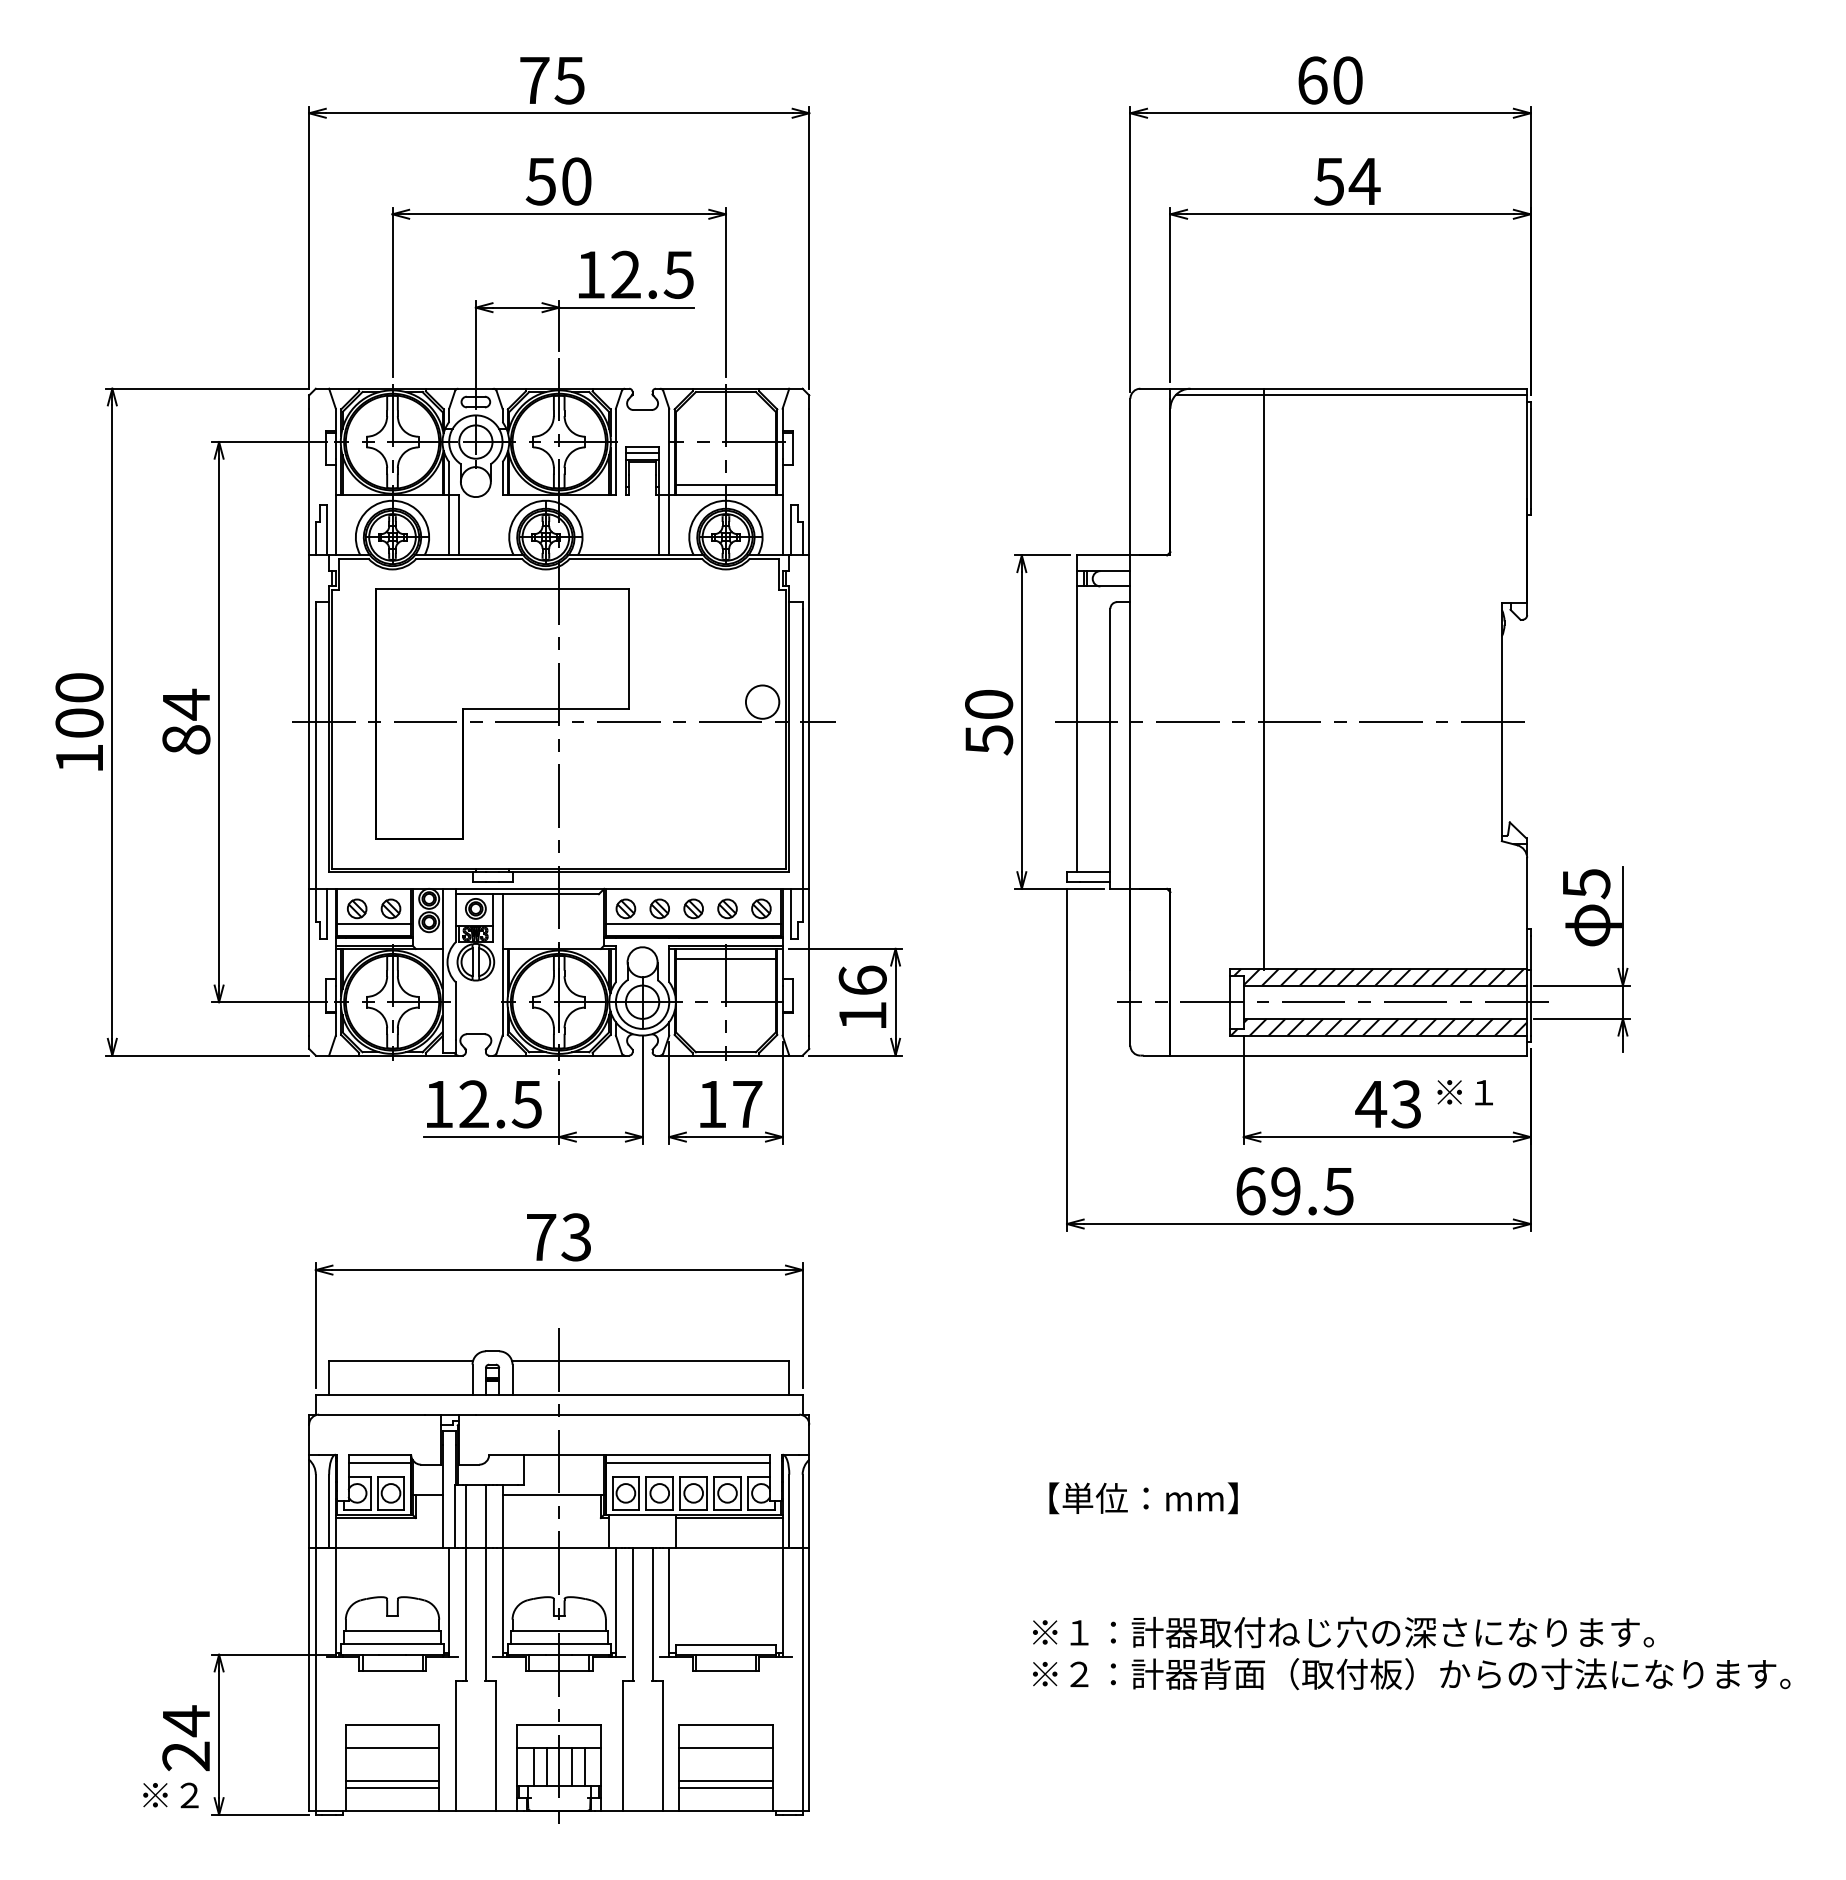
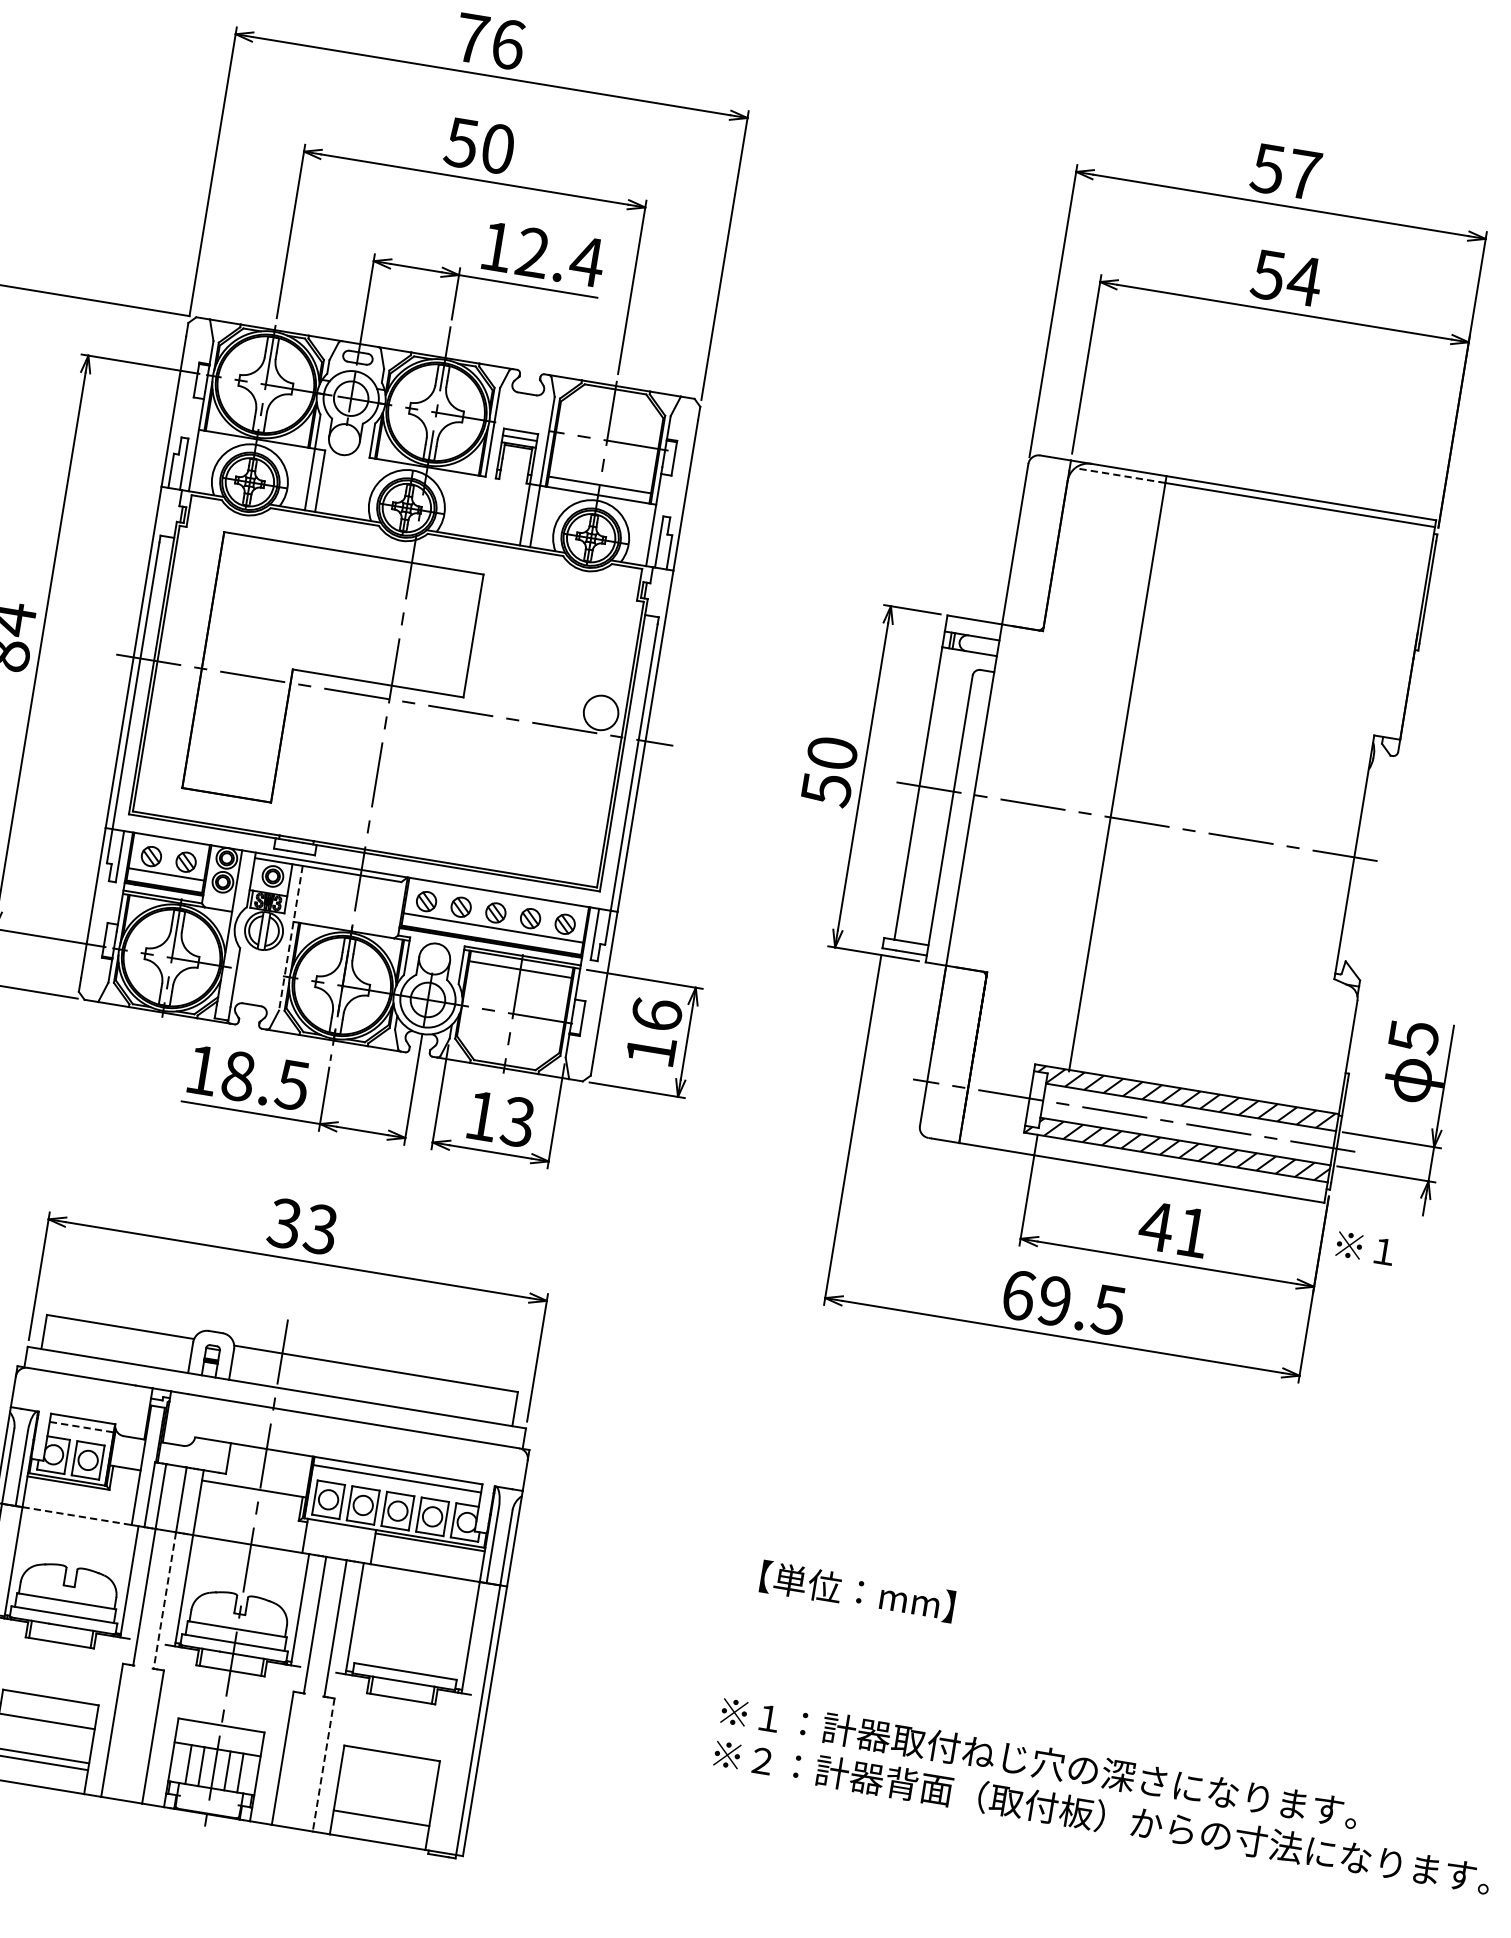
text: (569, 80) -> (507, 44), 75 -> 76
text: (1329, 80) -> (1285, 171), 60 -> 57
text: (678, 275) -> (586, 262), 12.5 -> 12.4
line: (1219, 395) -> (1120, 475), solid -> dashed
line: (502, 964) -> (290, 937), solid -> dashed
text: (1464, 1092) -> (1364, 1248), moved
text: (474, 1104) -> (238, 1076), 12.5 -> 18.5
text: (747, 1104) -> (518, 1122), 17 -> 13
text: (1405, 1104) -> (1191, 1232), 43 -> 41
text: (541, 1237) -> (285, 1223), 73 -> 33
line: (380, 1462) -> (82, 1427), solid -> dashed
line: (389, 1548) -> (77, 1516), solid -> dashed
line: (485, 1614) -> (164, 1600), solid -> dashed
line: (662, 1746) -> (323, 1765), solid -> dashed
line: (725, 1748) -> (387, 1777), removed
line: (725, 1781) -> (382, 1811), removed

